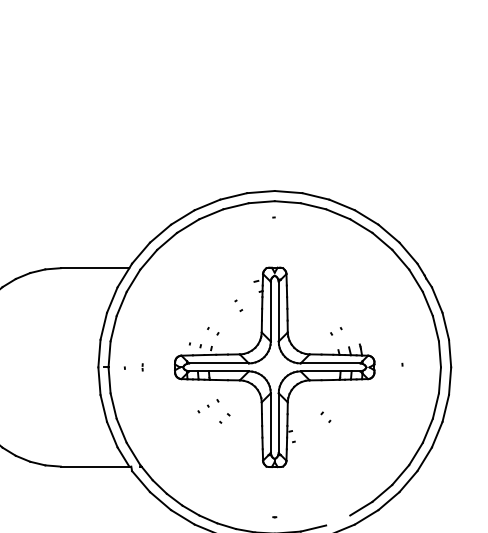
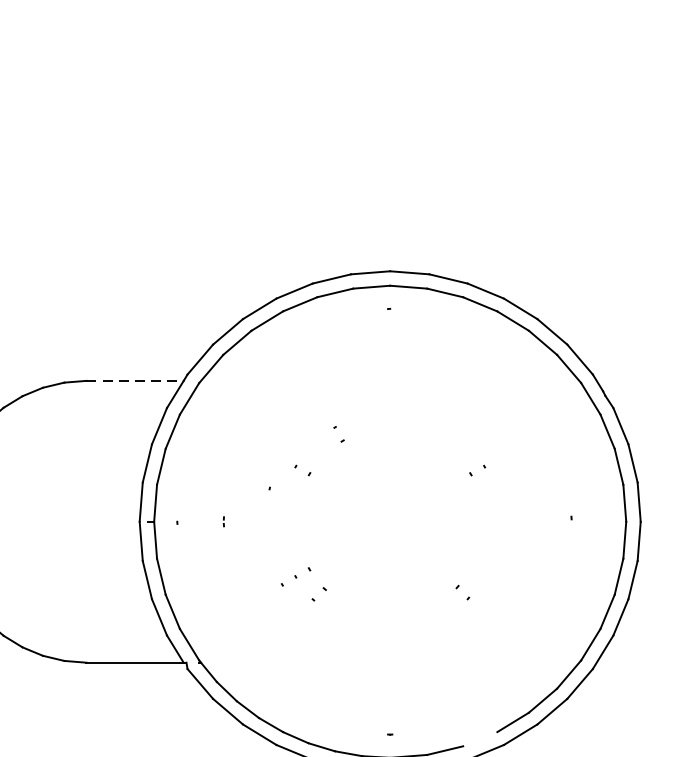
line: (95, 268) -> (135, 381), solid -> dashed
part: (142, 367) -> (223, 521), moved
part: (274, 367) -> (389, 521), removed

